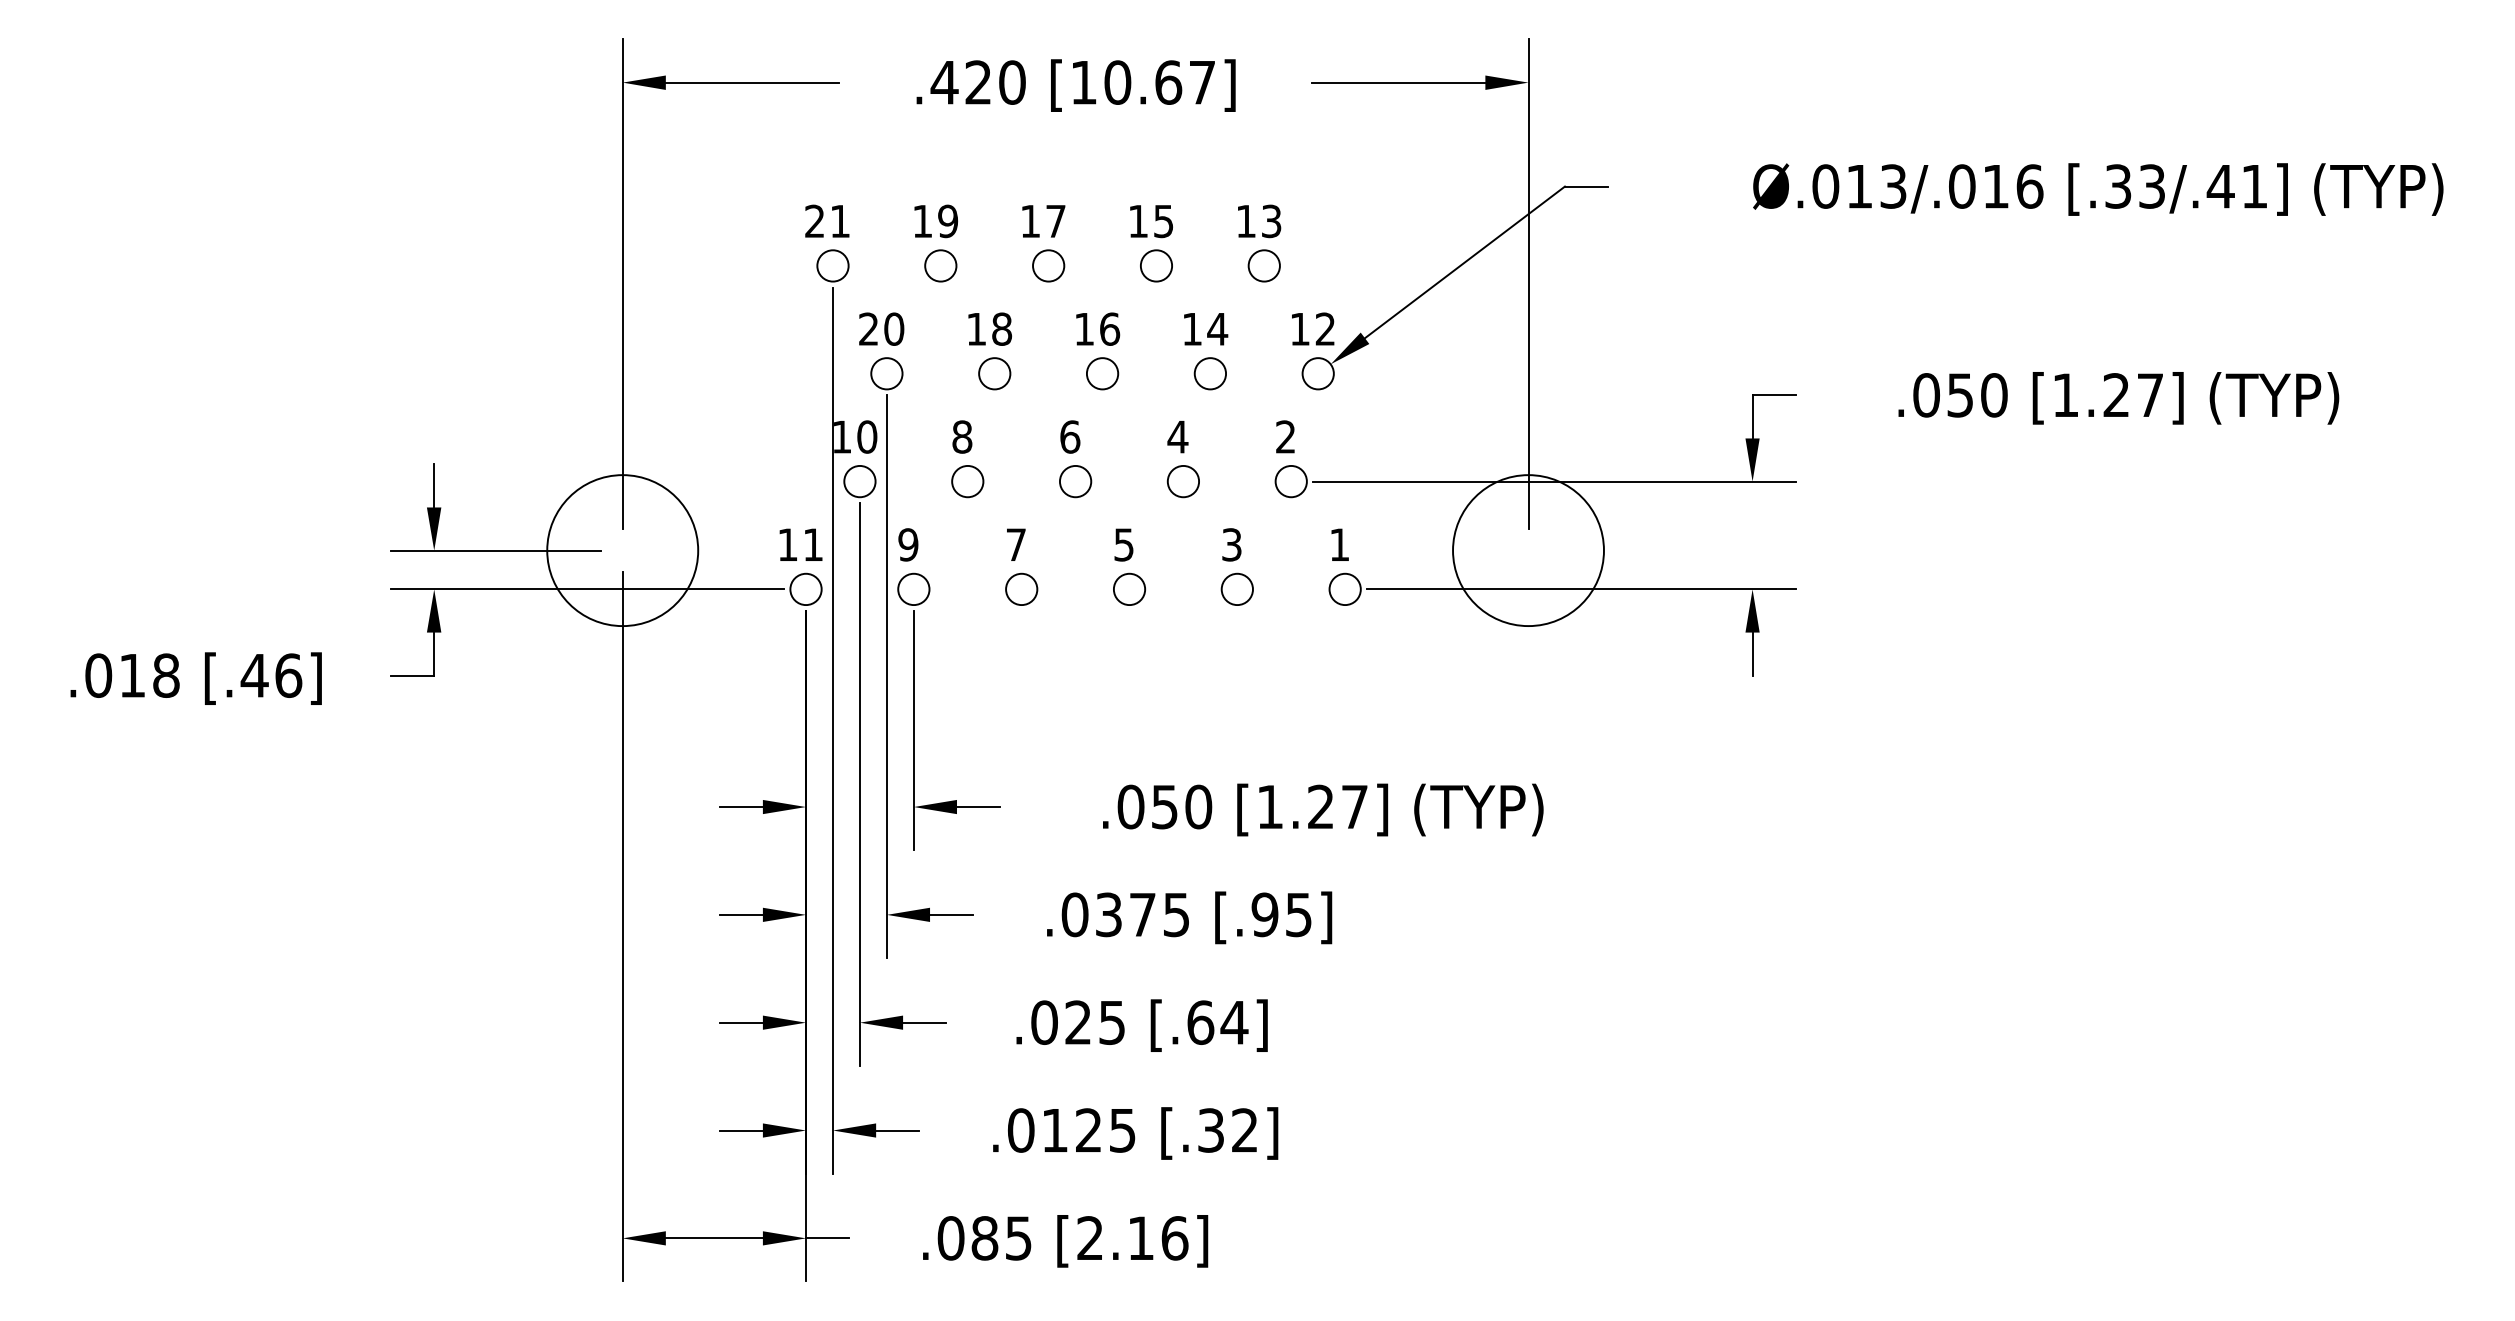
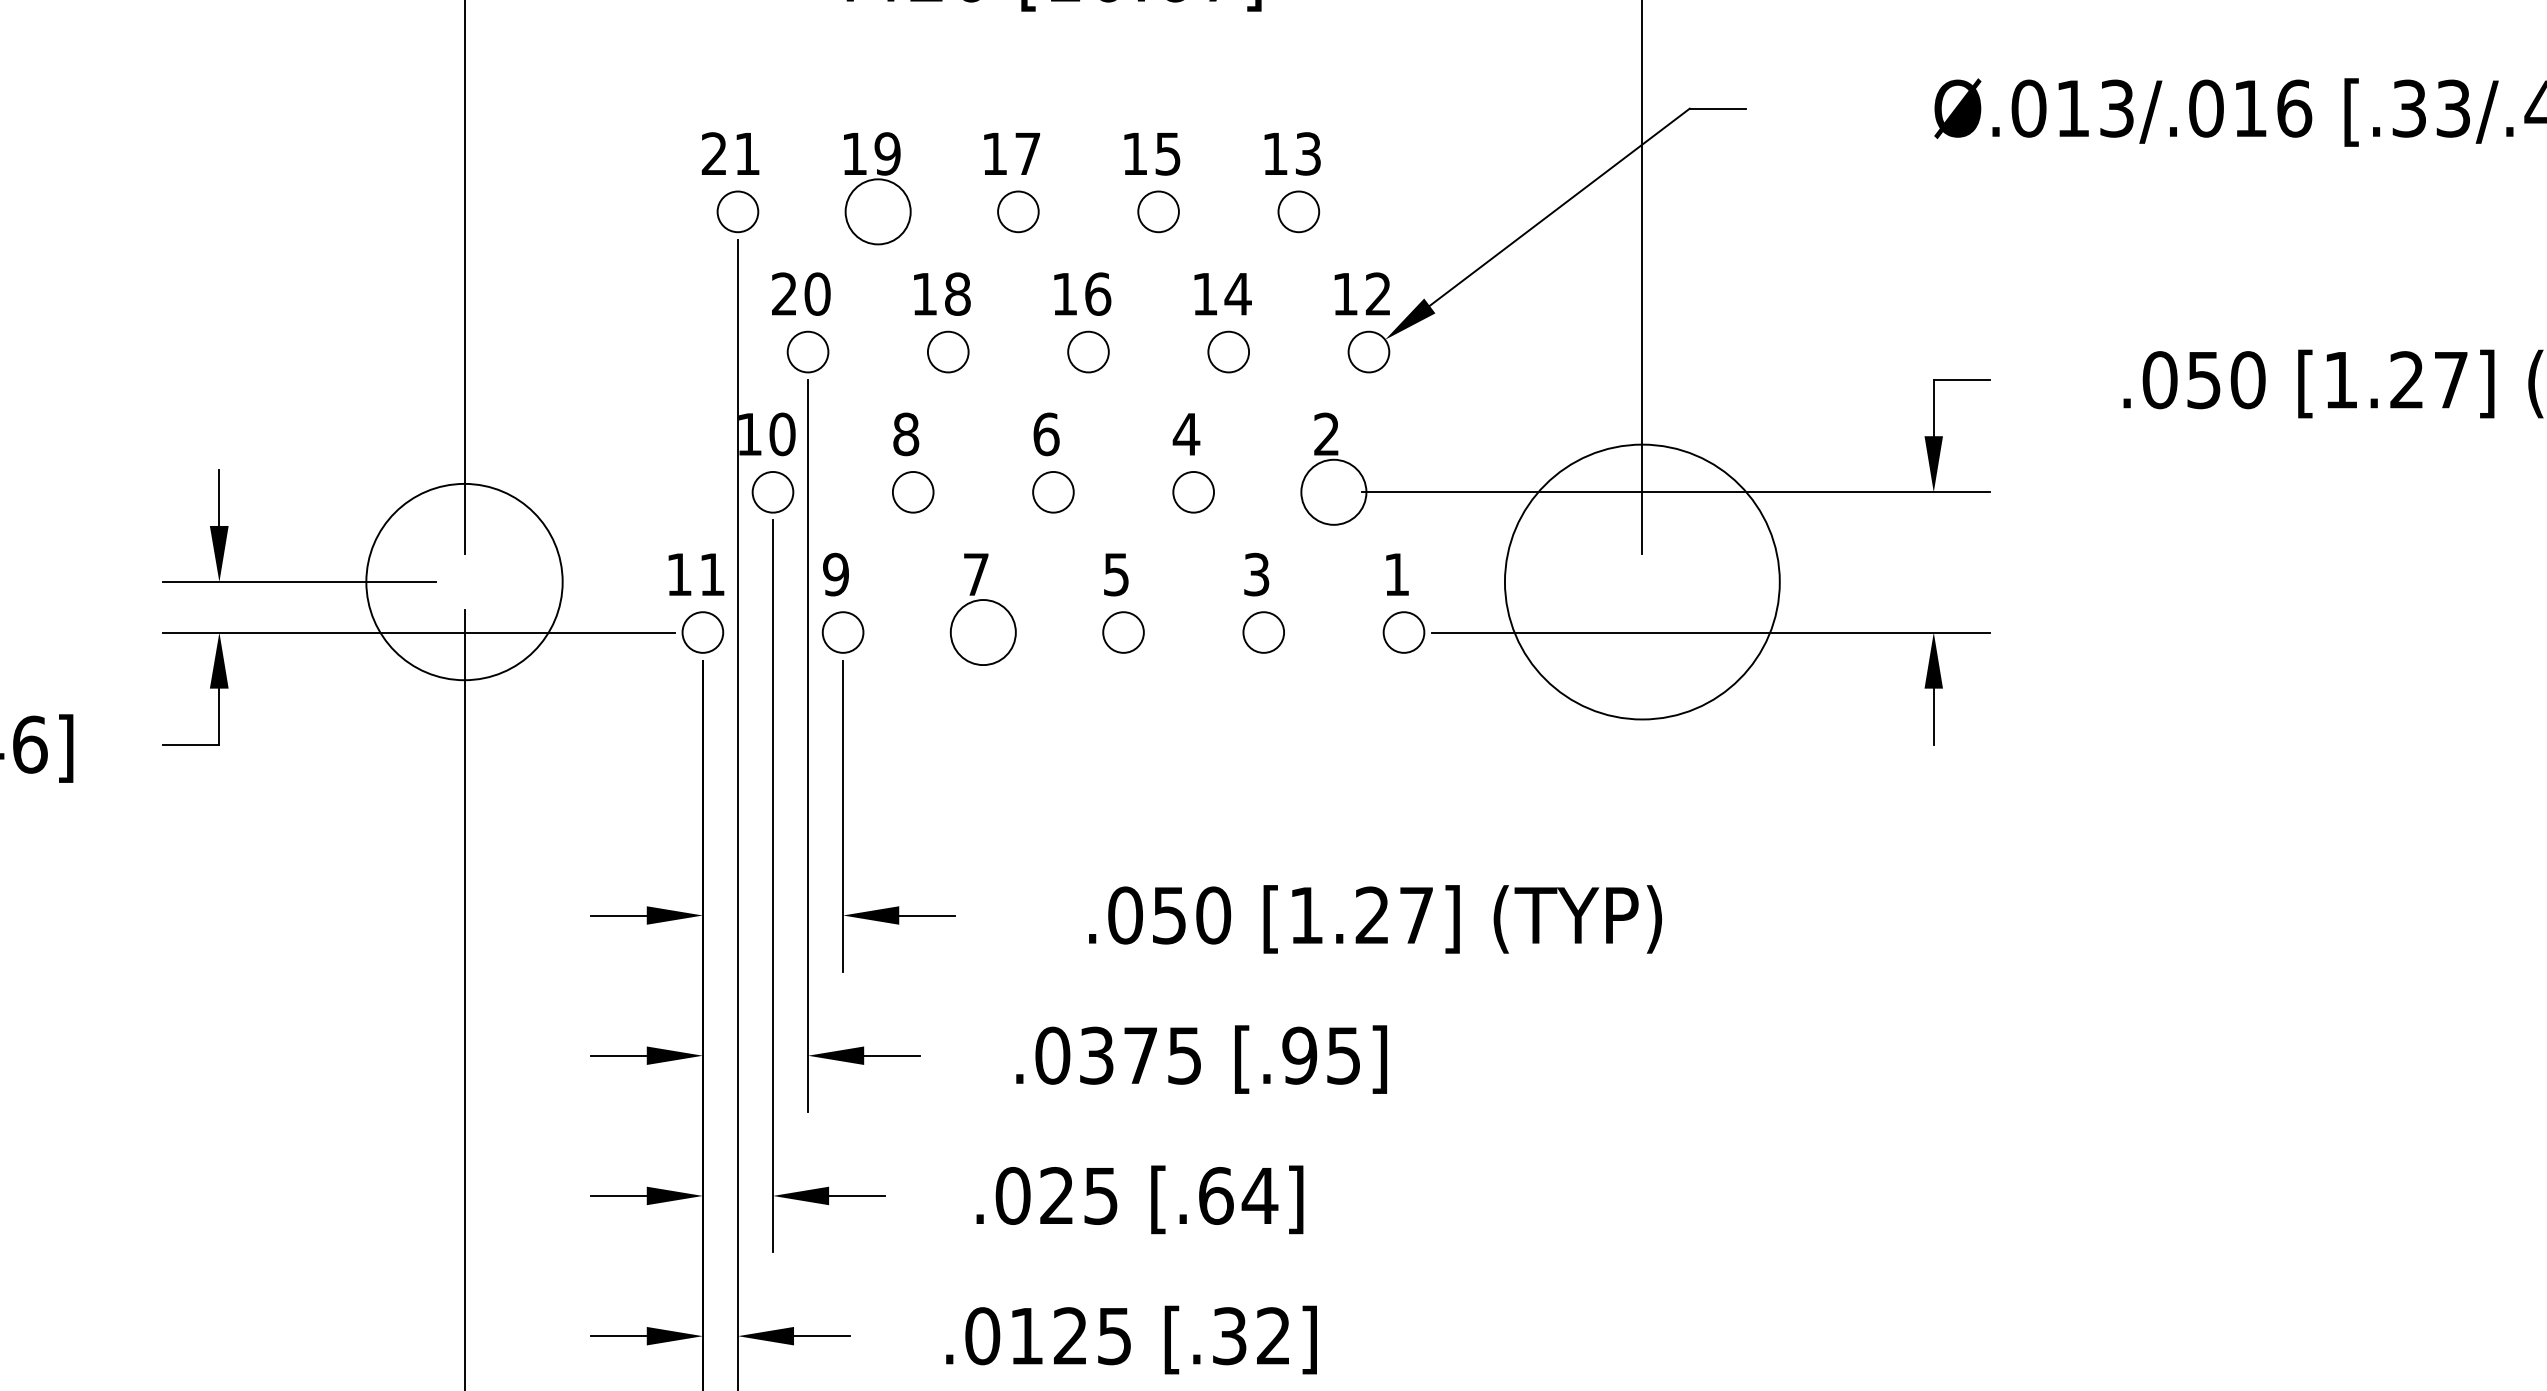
circle: (940, 265) -> (877, 211), size x1.6
circle: (1290, 481) -> (1332, 492), size x1.6
circle: (1528, 550) -> (1642, 581), size x1.4
circle: (1021, 589) -> (983, 632), size x1.6

